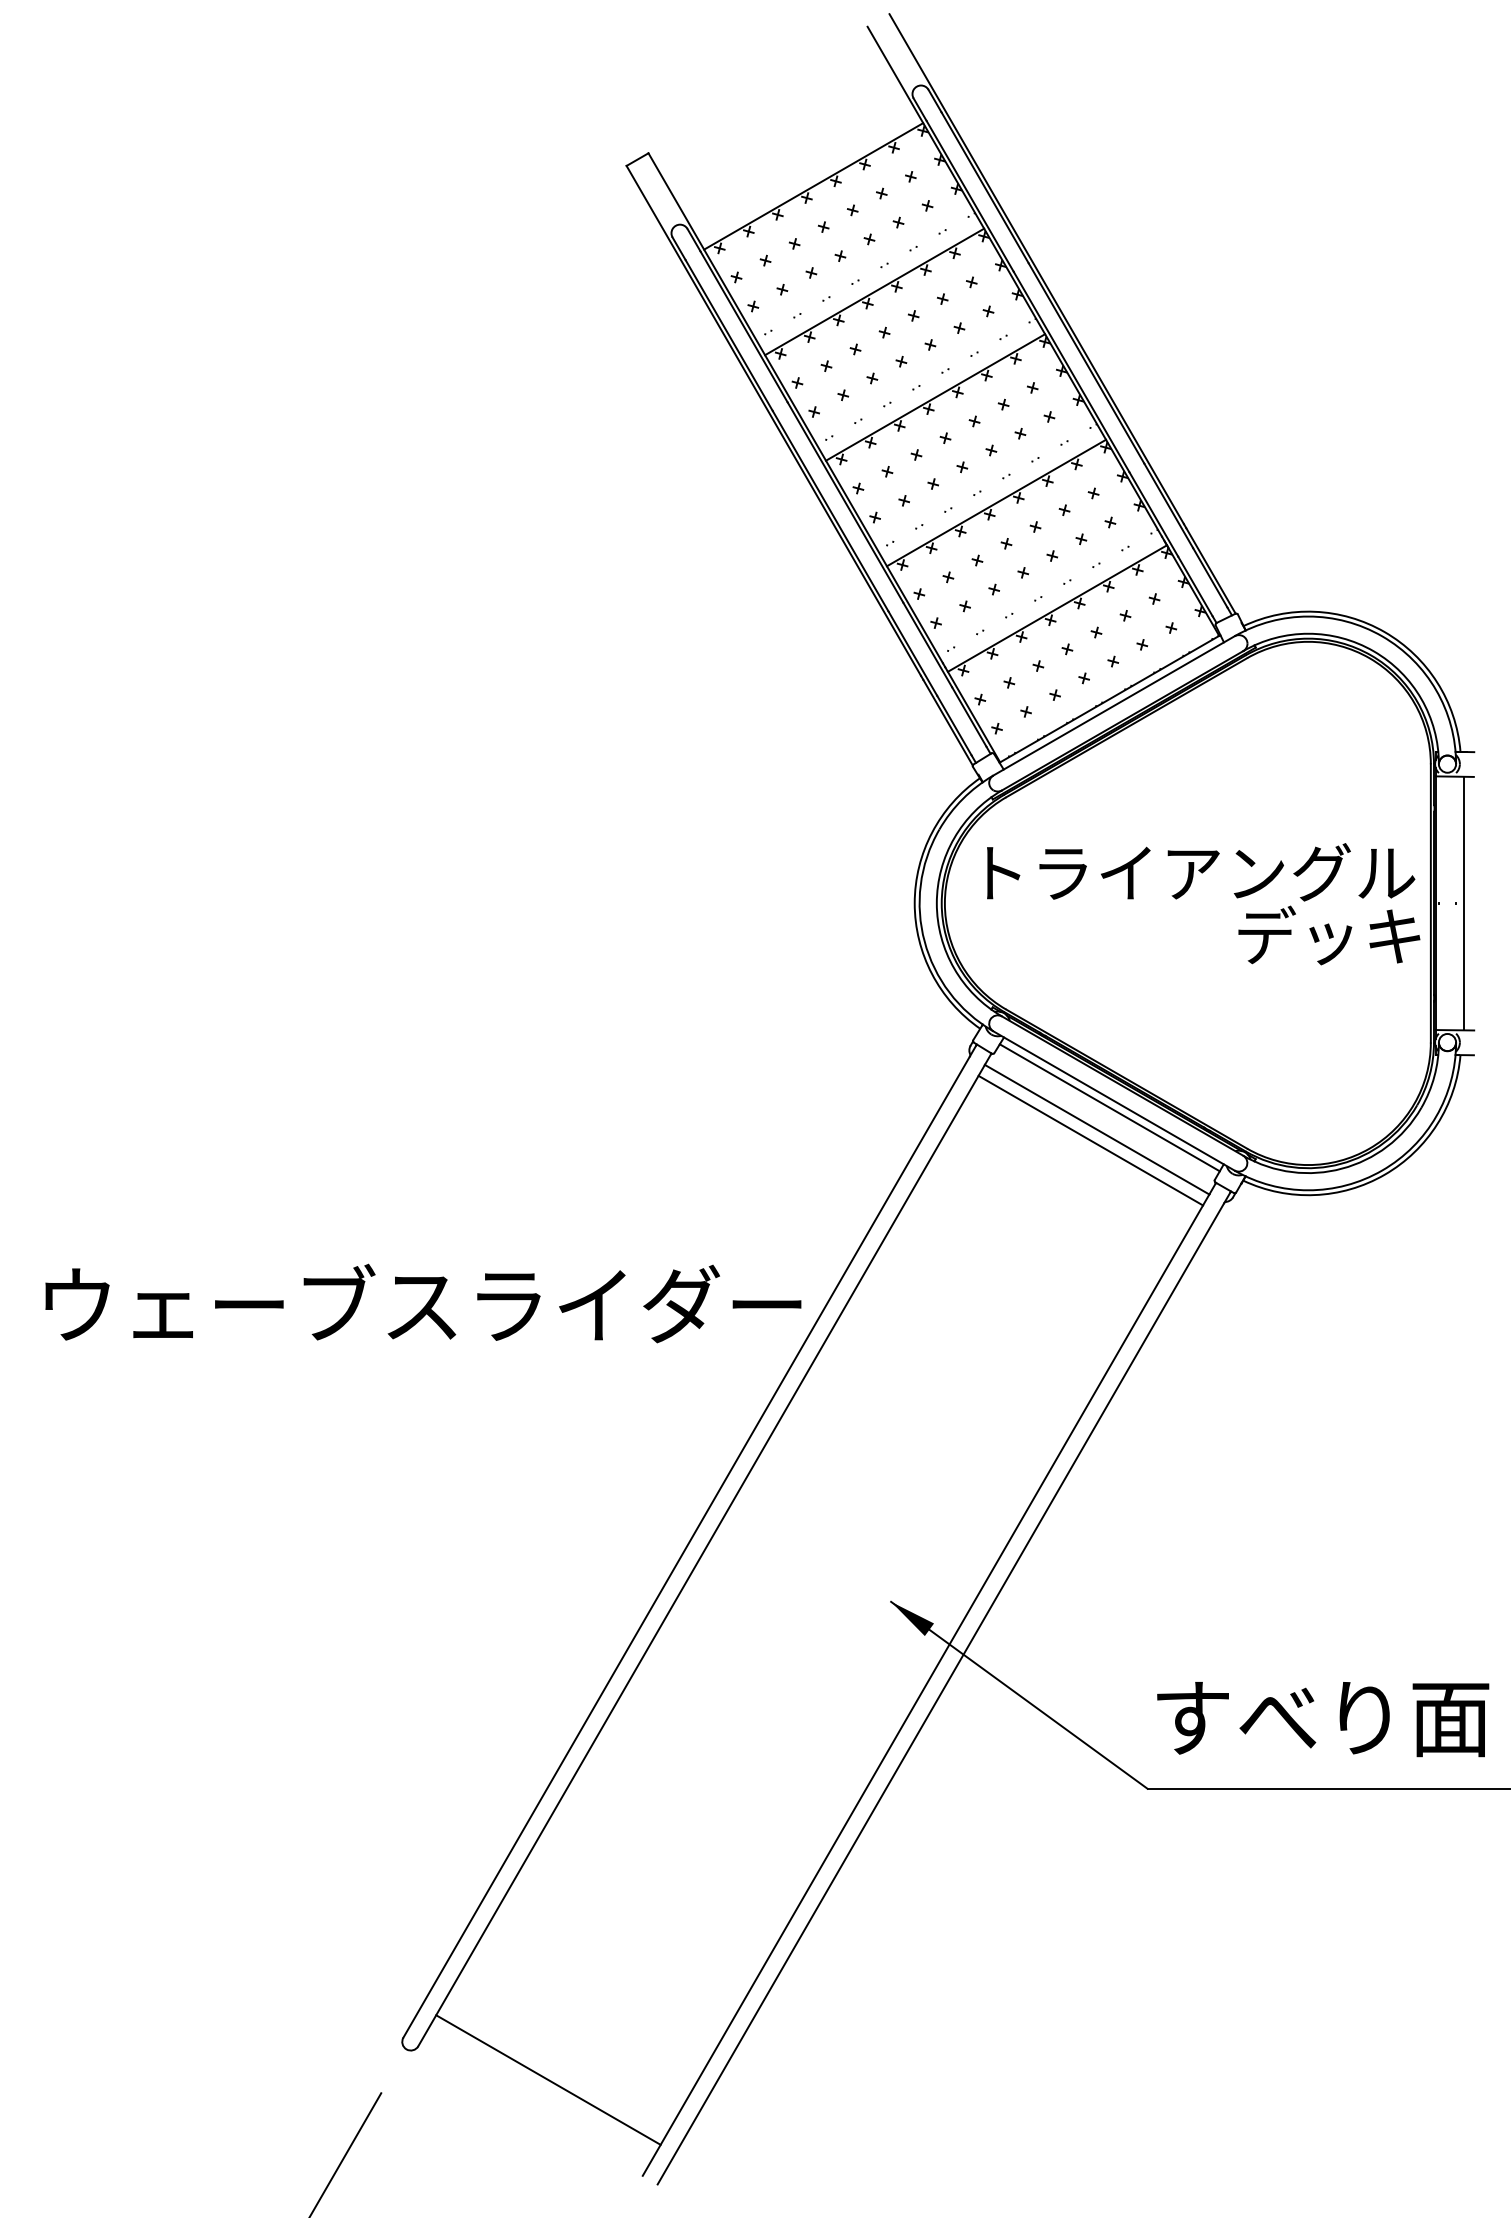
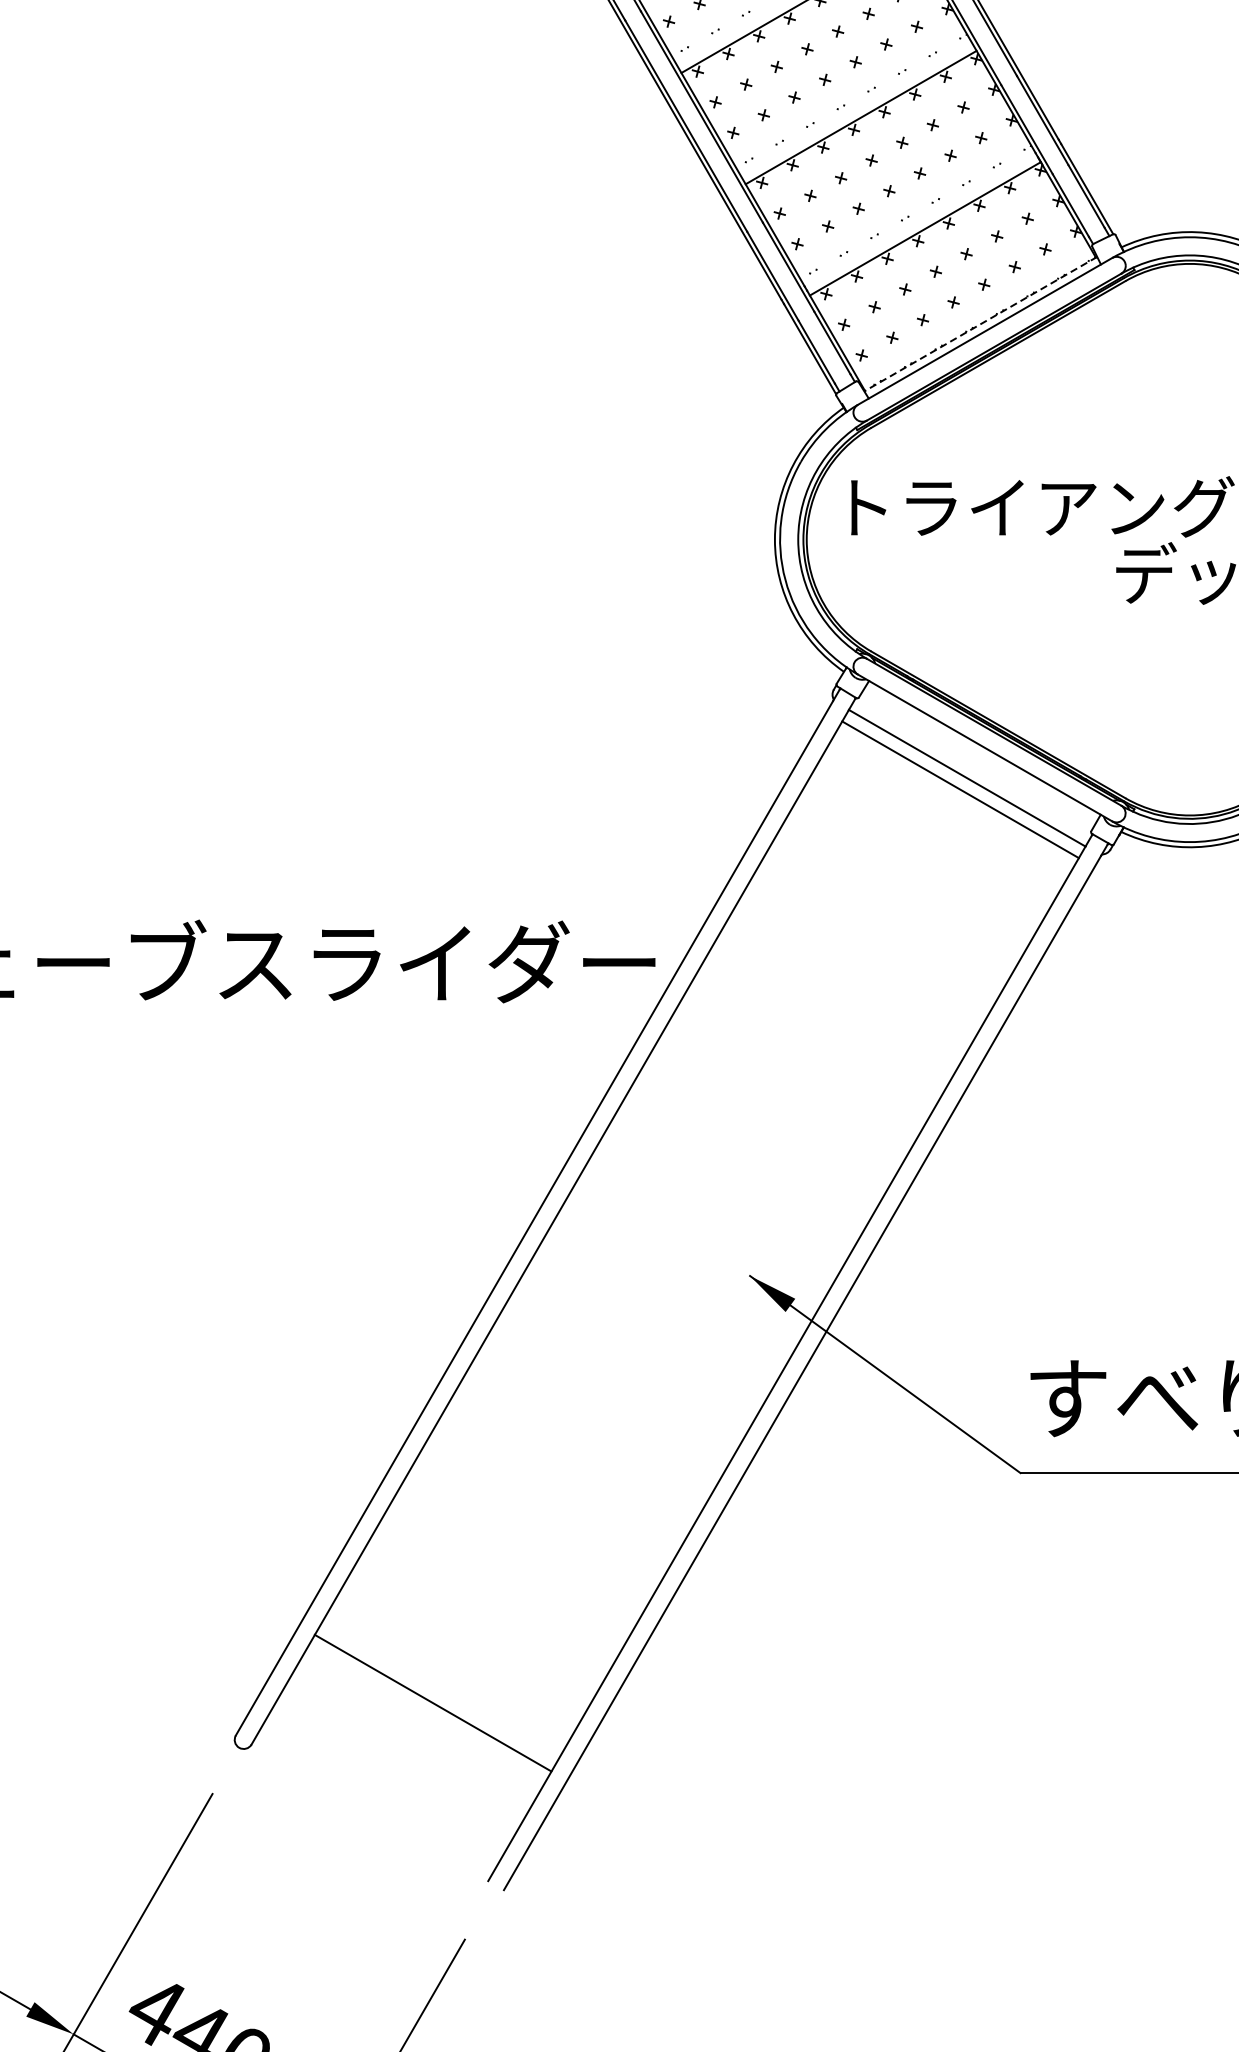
line: (1109, 698) -> (980, 323), solid -> dashed
line: (1109, 1107) -> (980, 754), removed
line: (548, 2079) -> (433, 1702), moved

